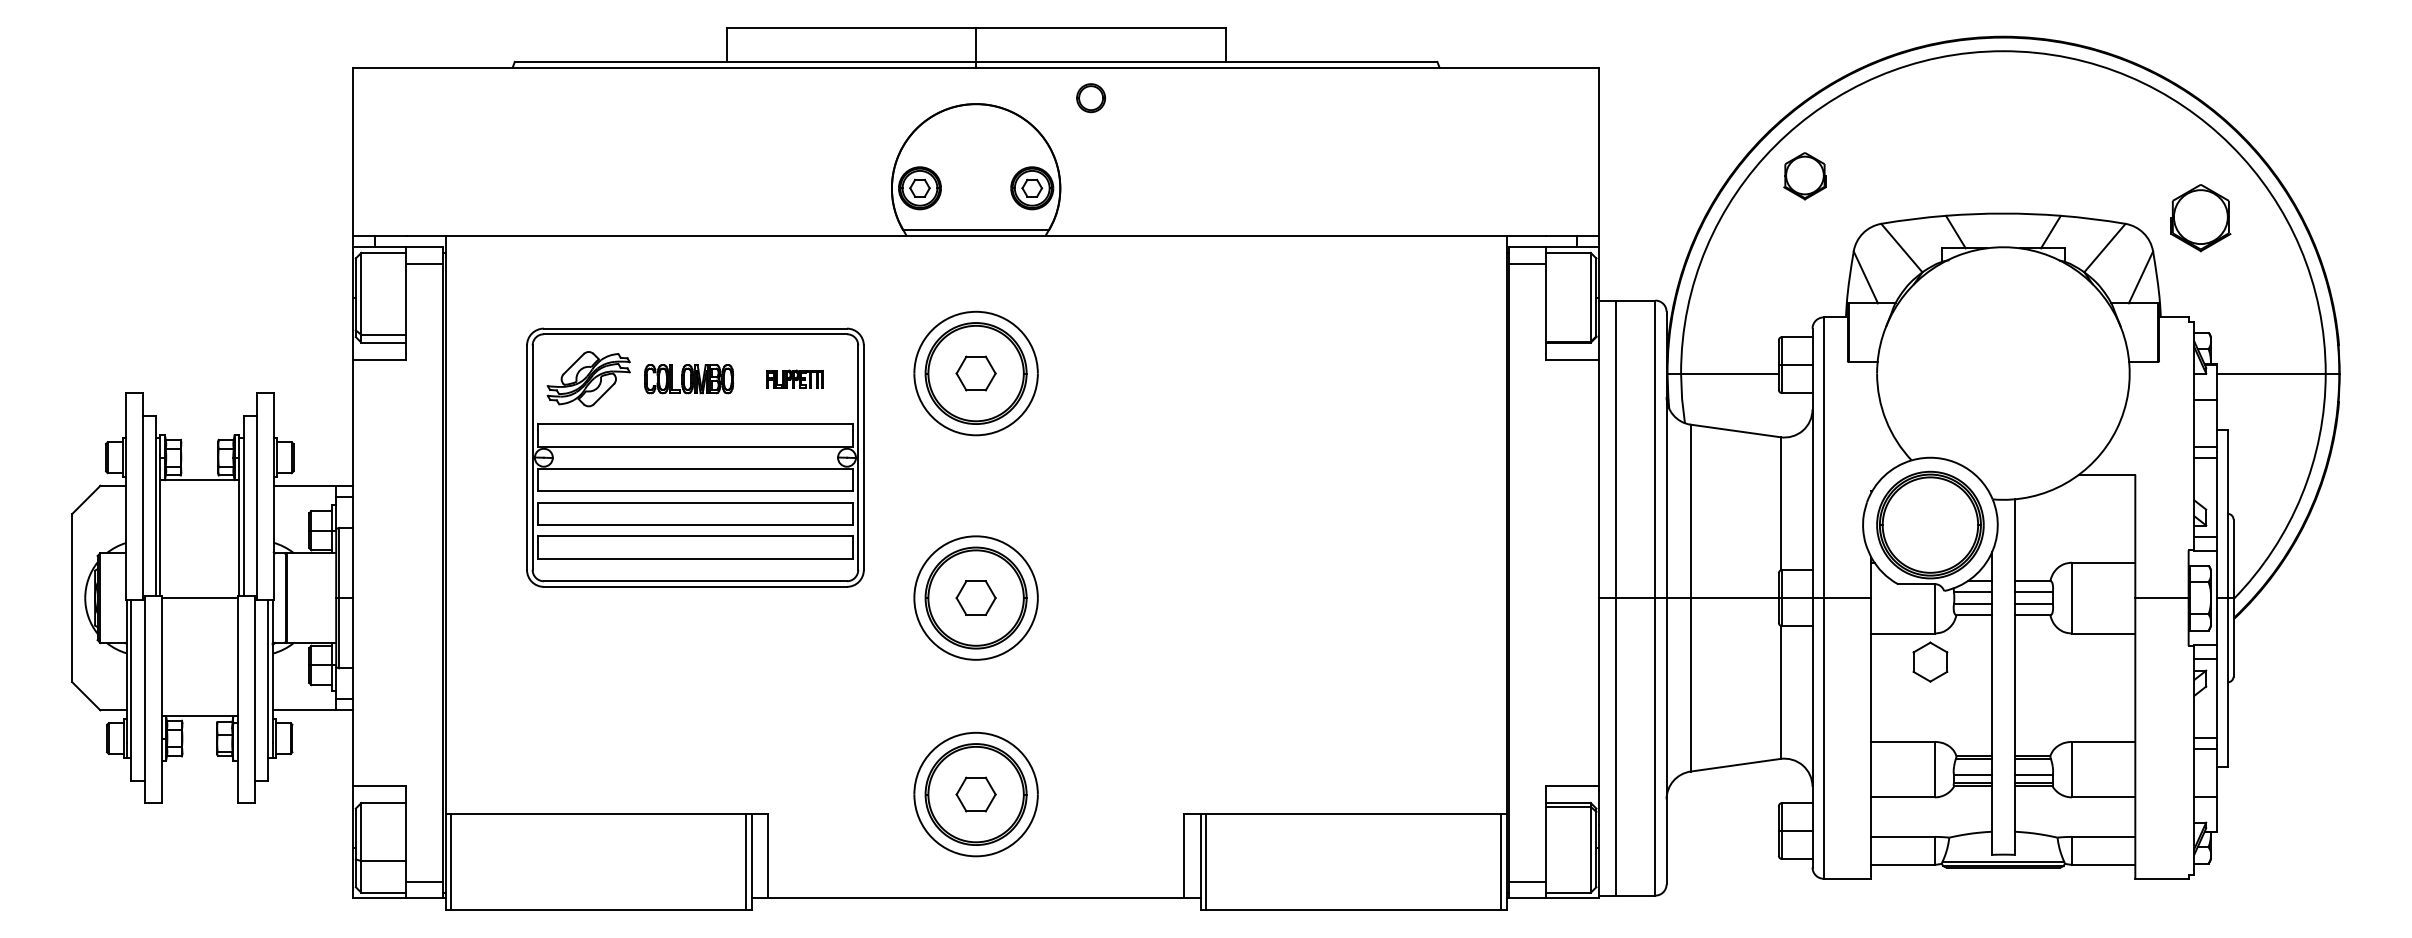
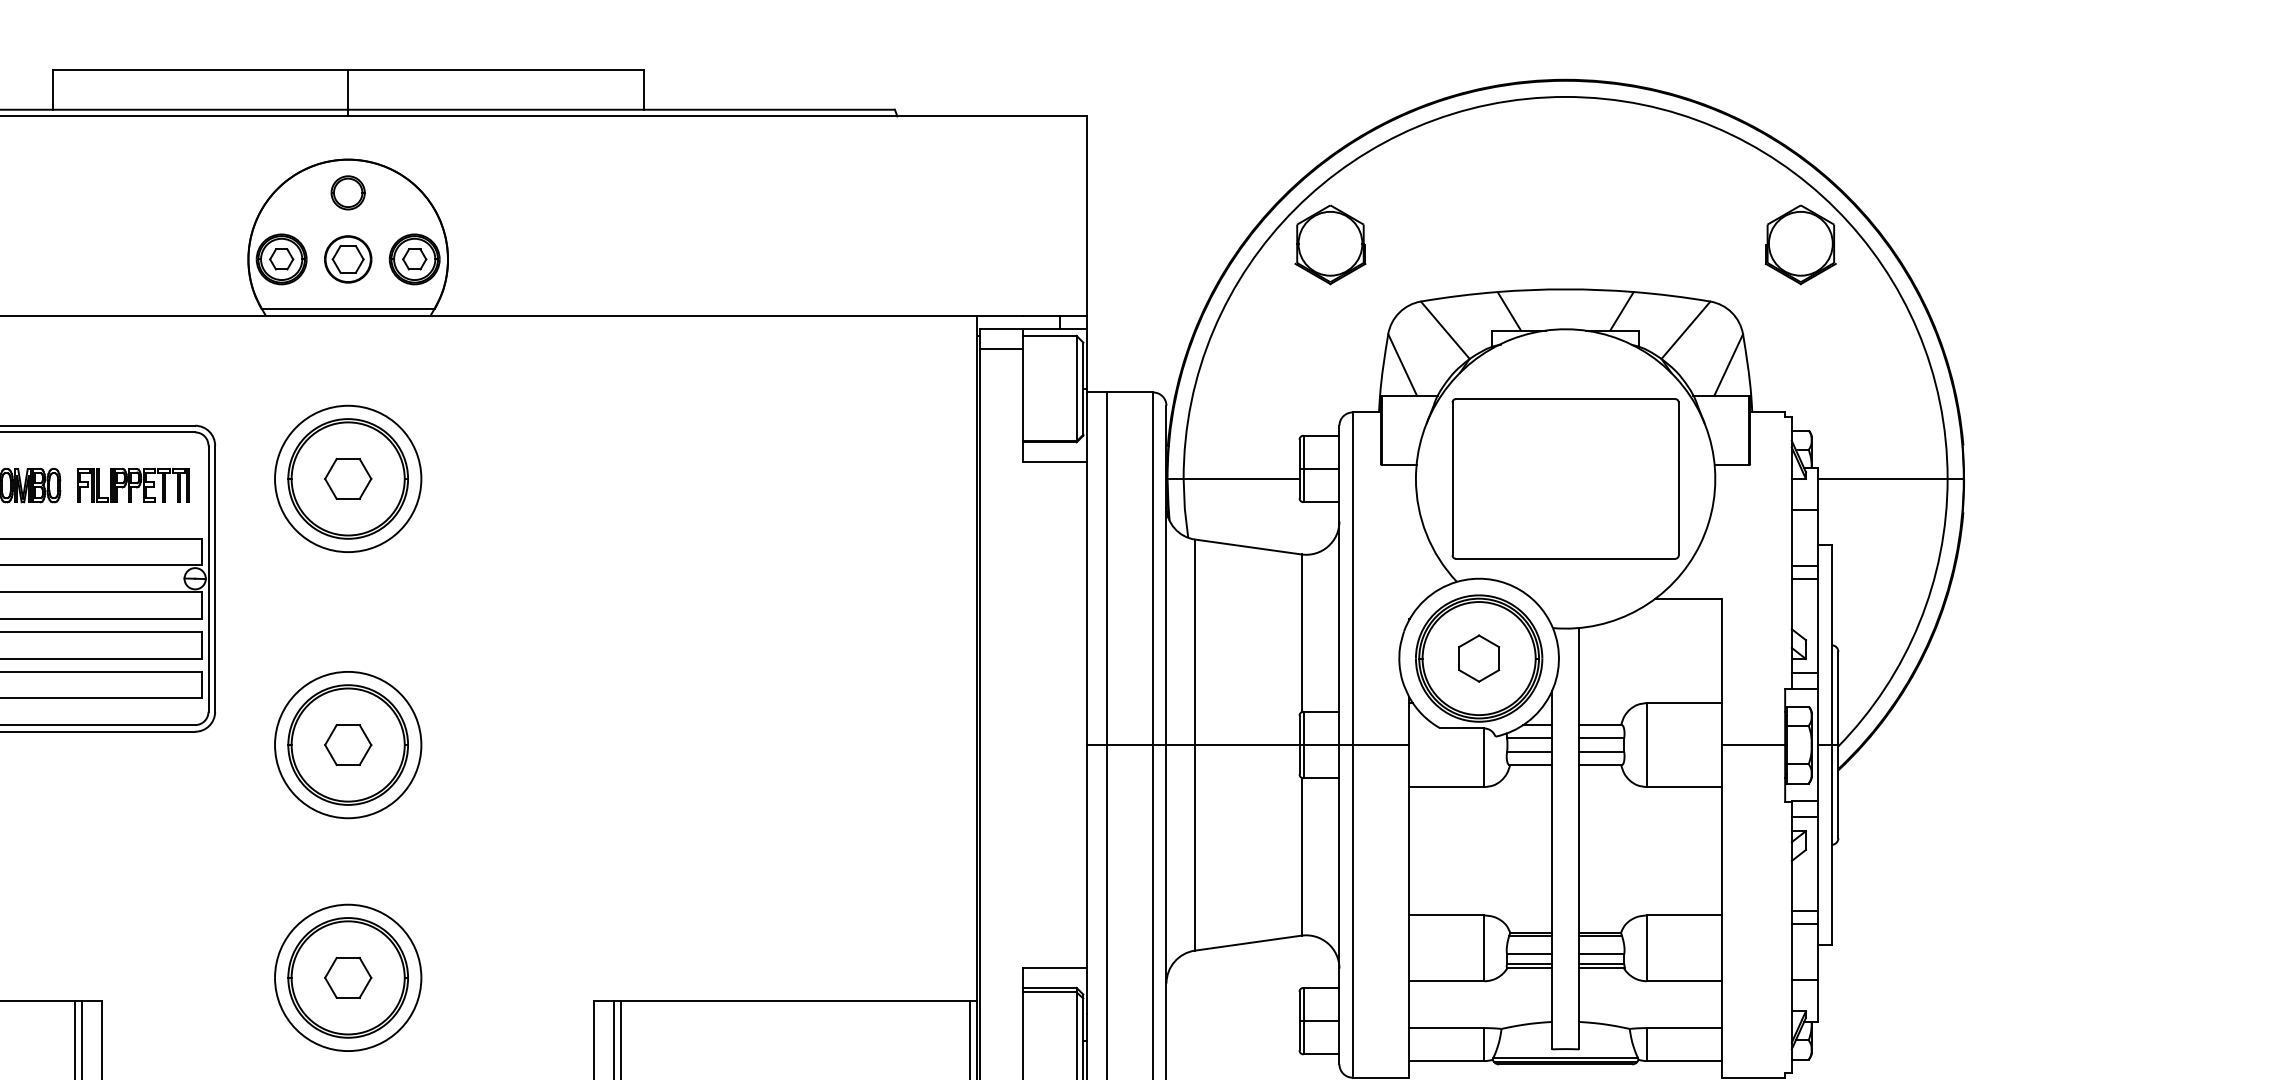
part: (1090, 98) -> (347, 193), moved
part: (1804, 176) -> (1329, 245), size x1.43
part: (975, 187) -> (347, 258), added
part: (2200, 218) -> (1800, 245), moved
part: (2003, 373) -> (1565, 478), added
part: (794, 378) -> (132, 484), size x1.67
part: (1930, 661) -> (1479, 657), moved

